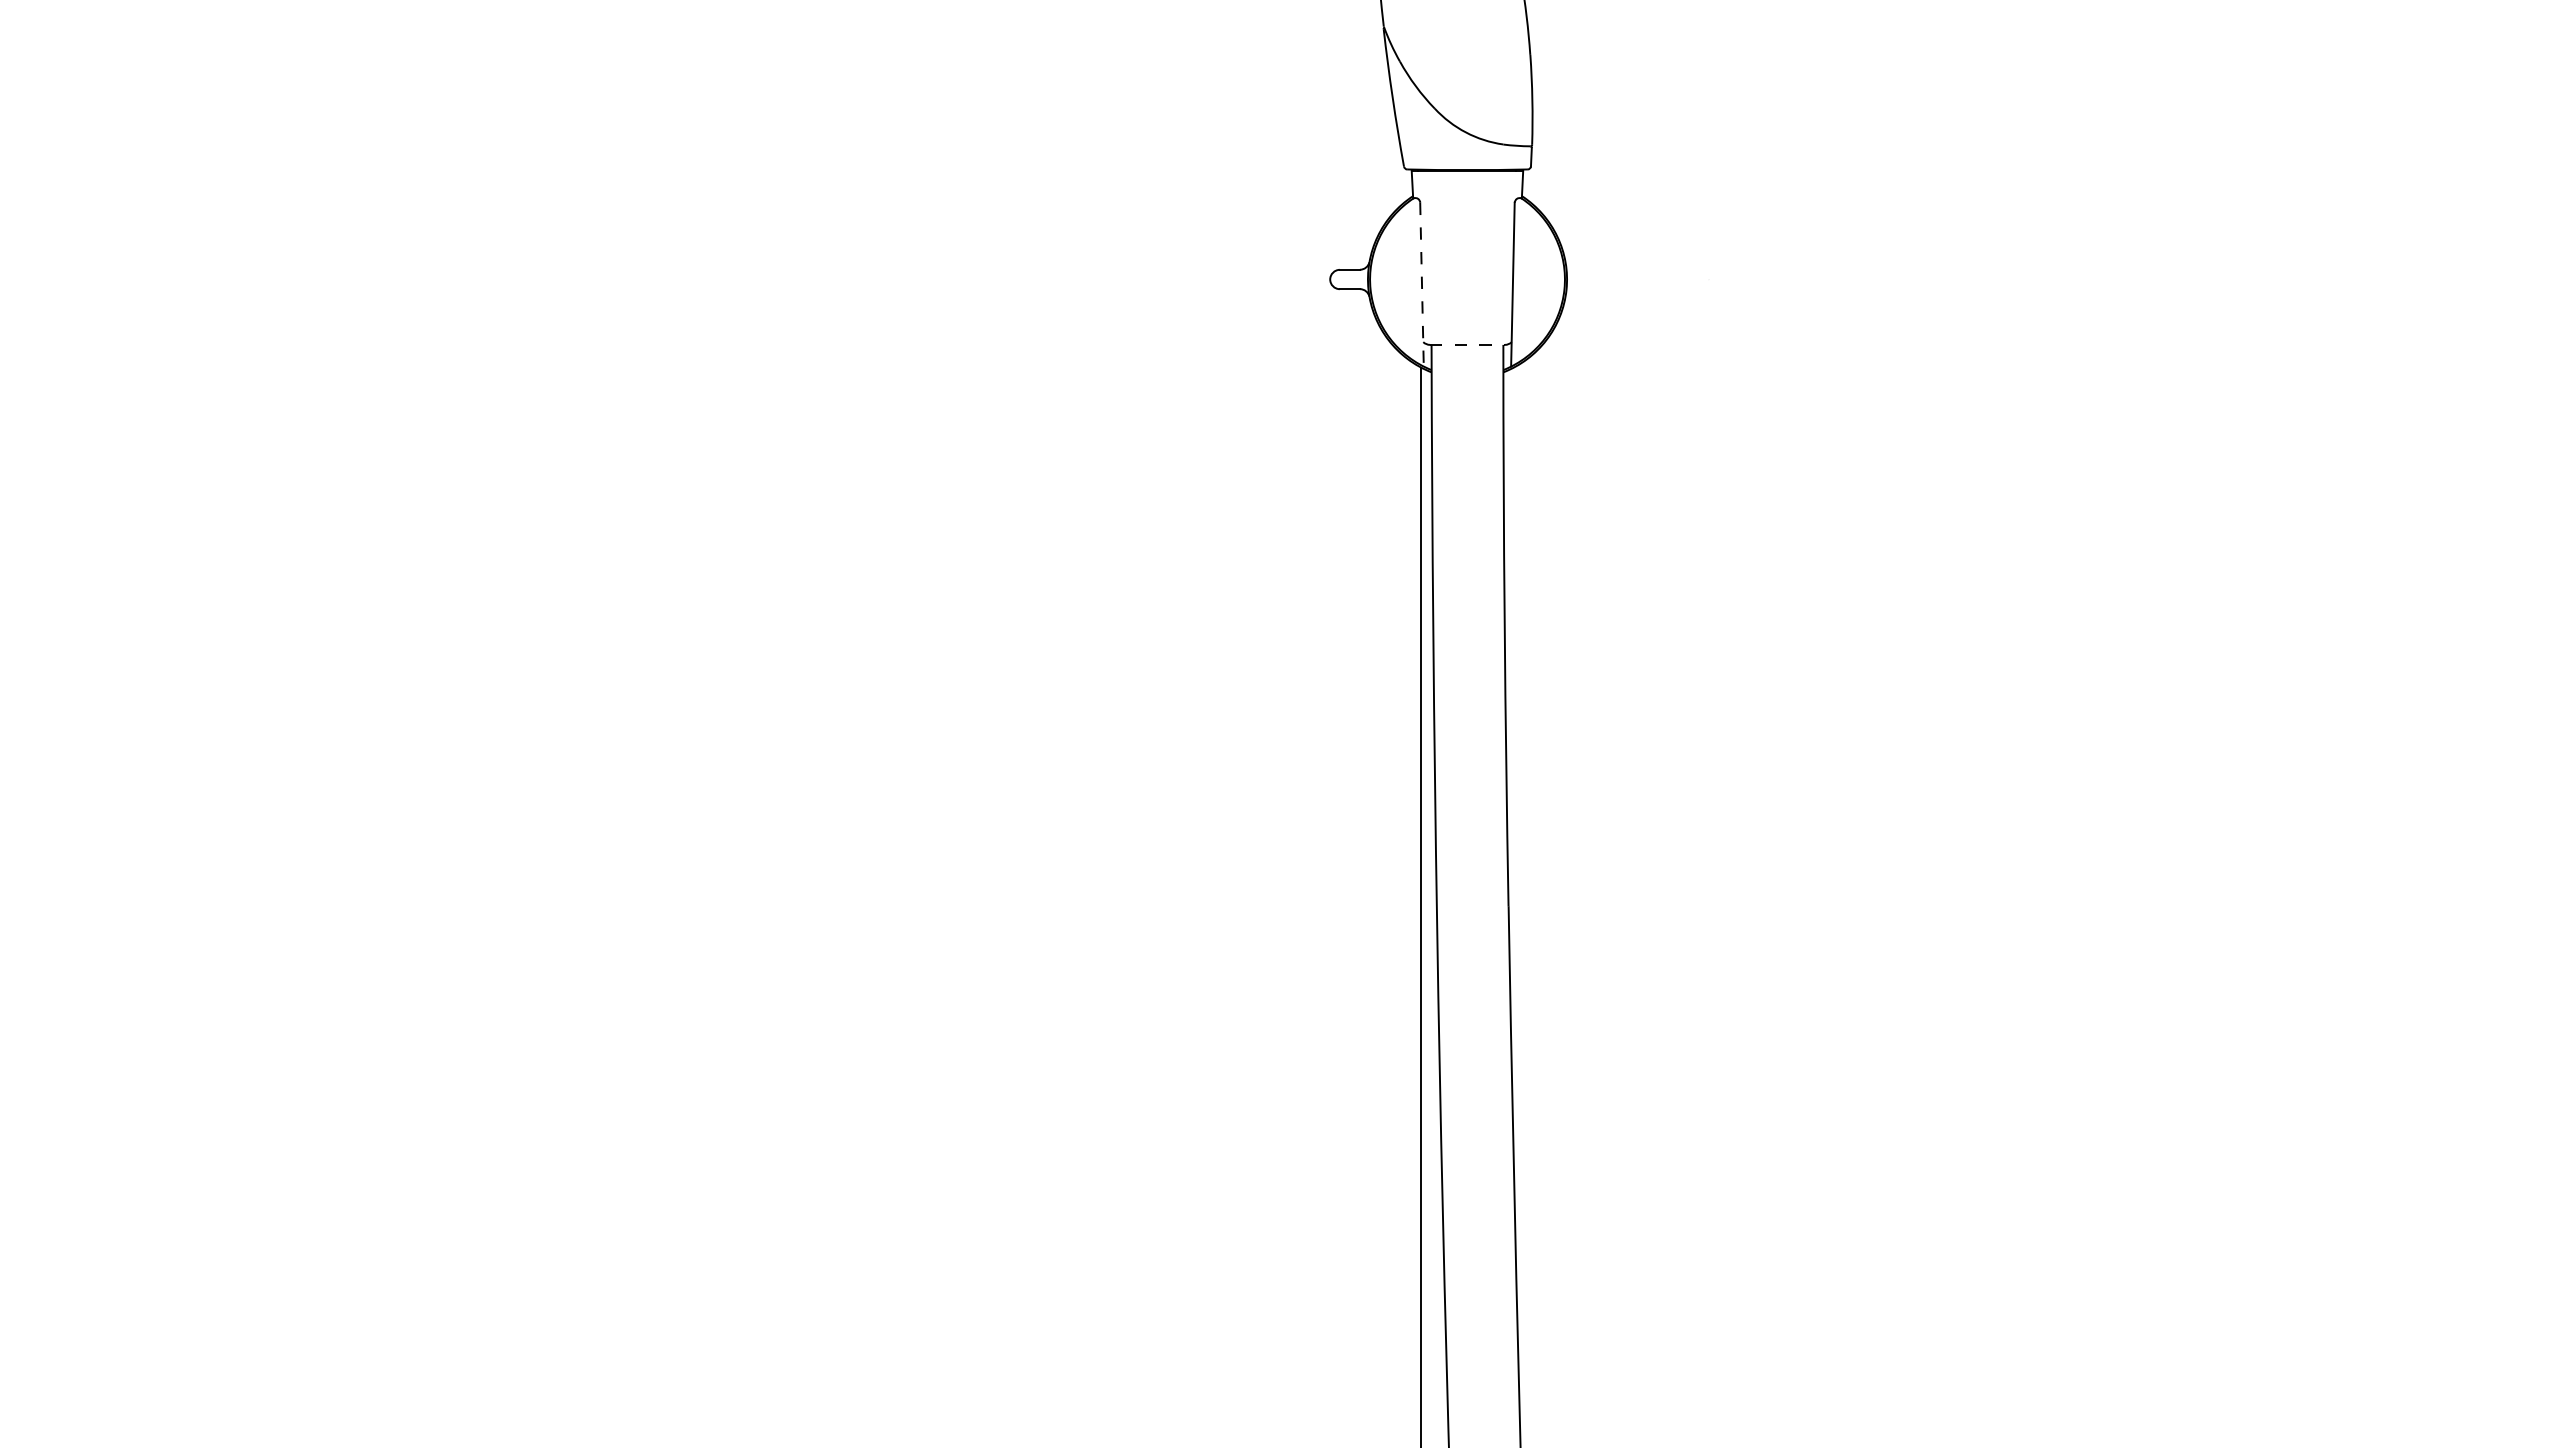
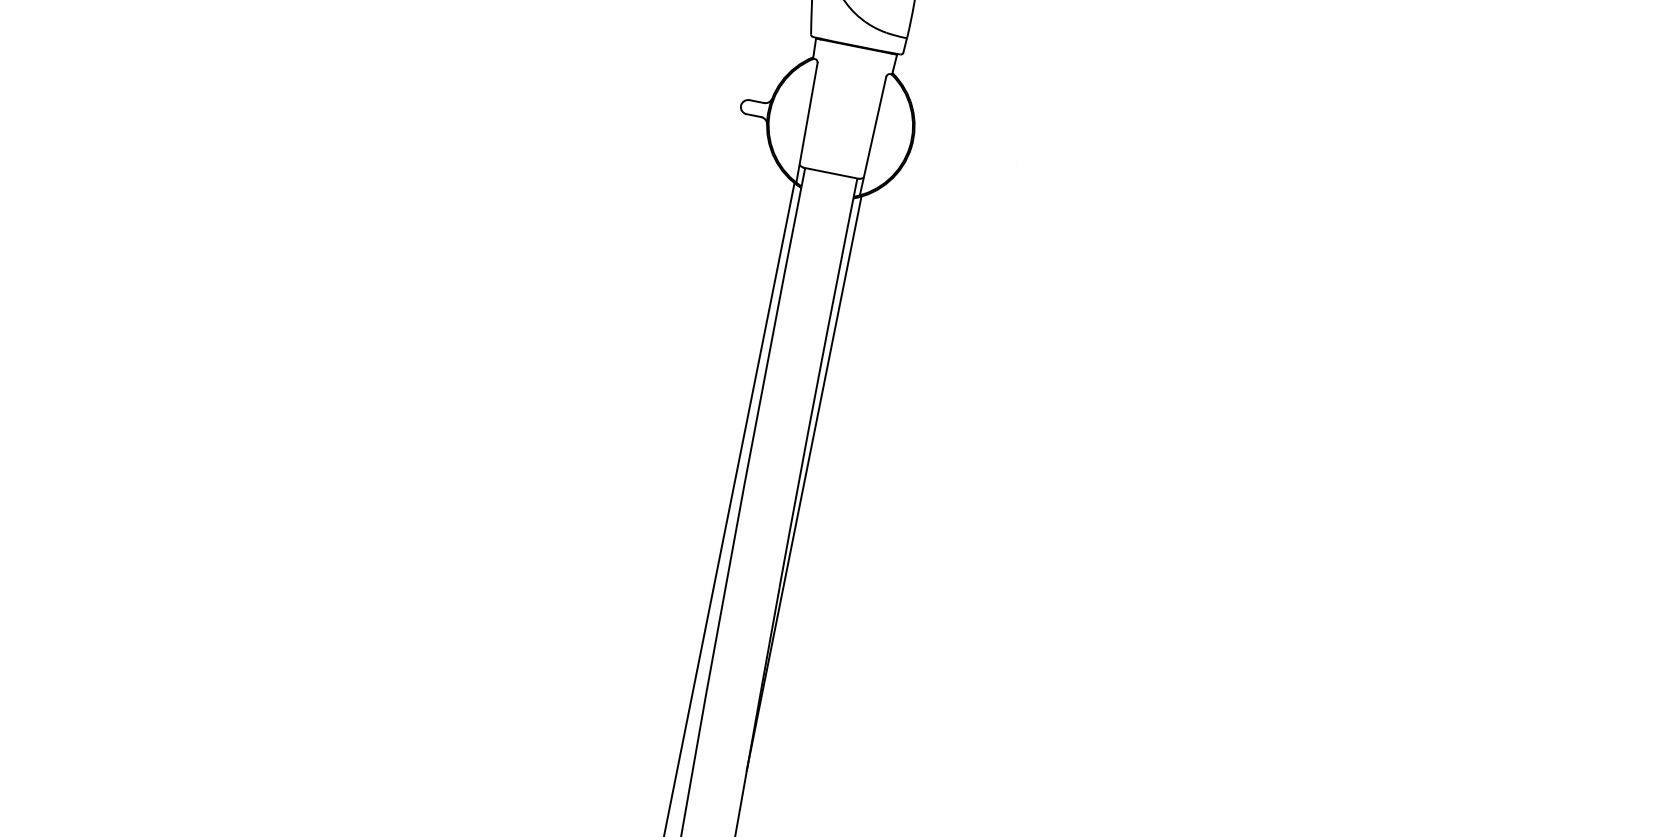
line: (1422, 284) -> (807, 122), dashed -> solid
line: (1468, 344) -> (832, 173), dashed -> solid
line: (1513, 762) -> (804, 483), added

